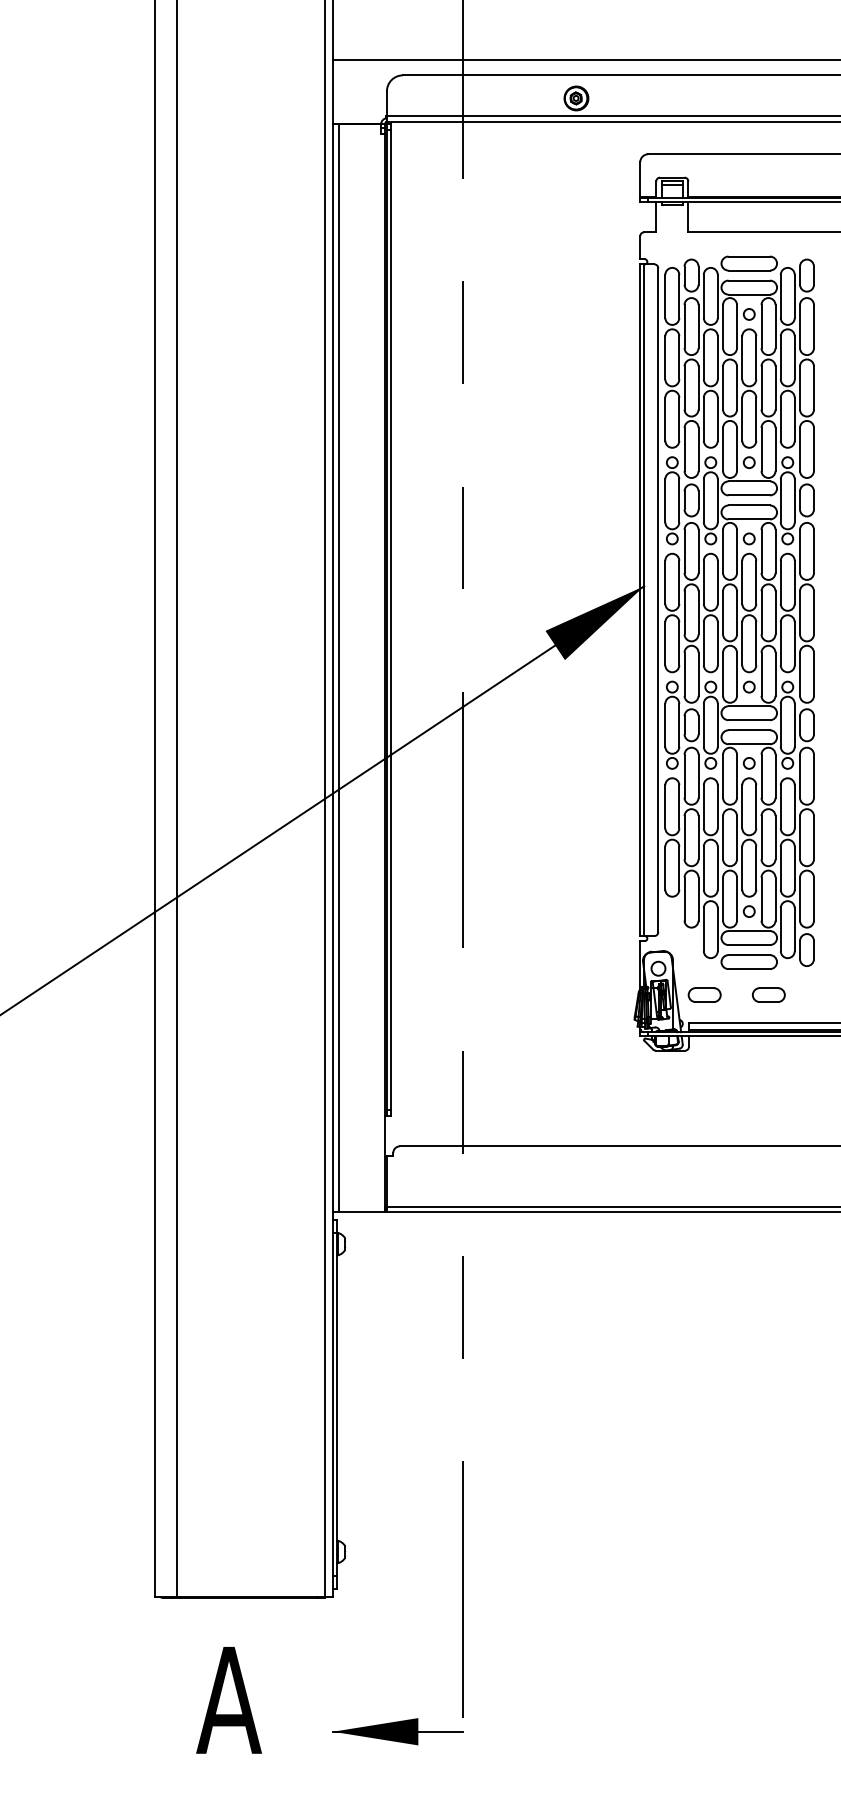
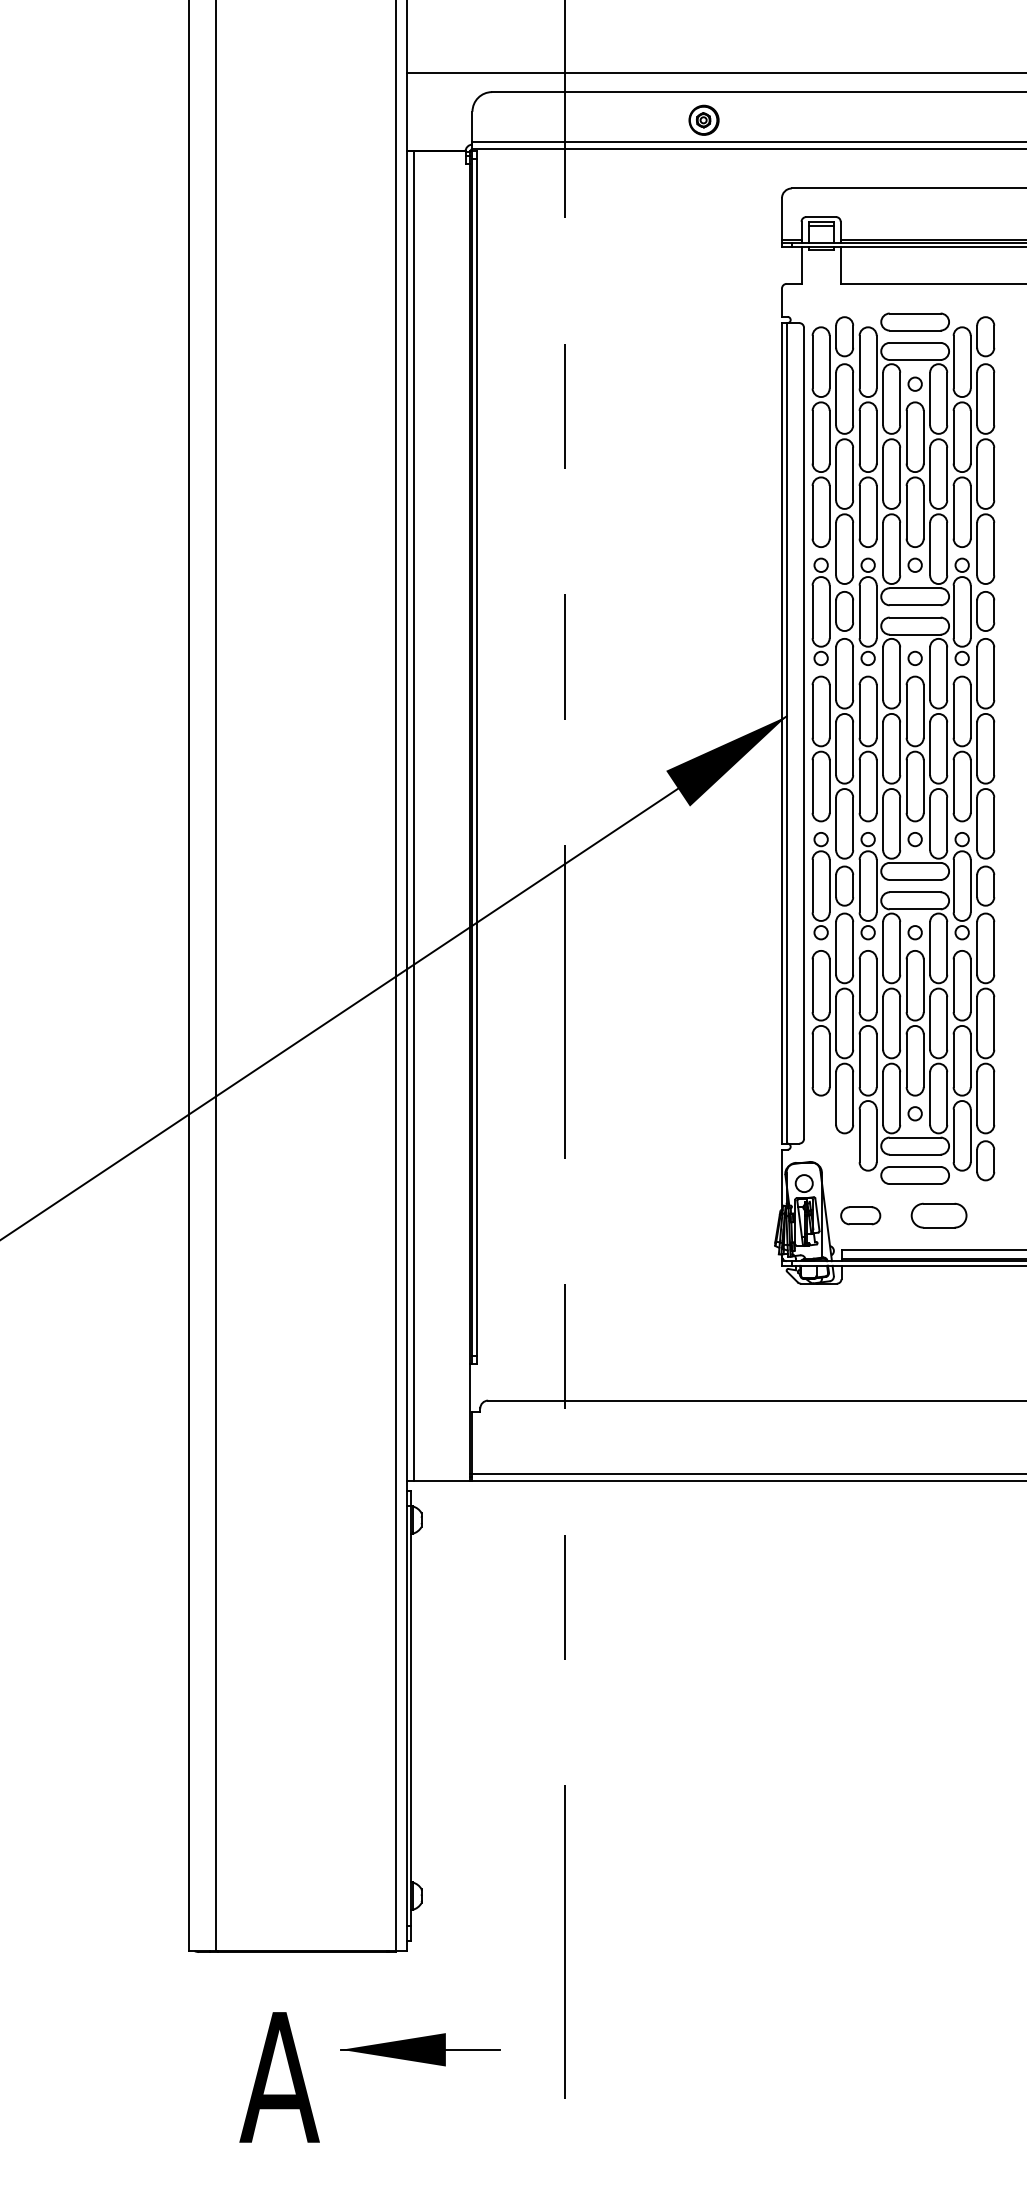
part: (768, 994) -> (938, 1215), size x1.4
part: (397, 1731) -> (420, 2049), moved

